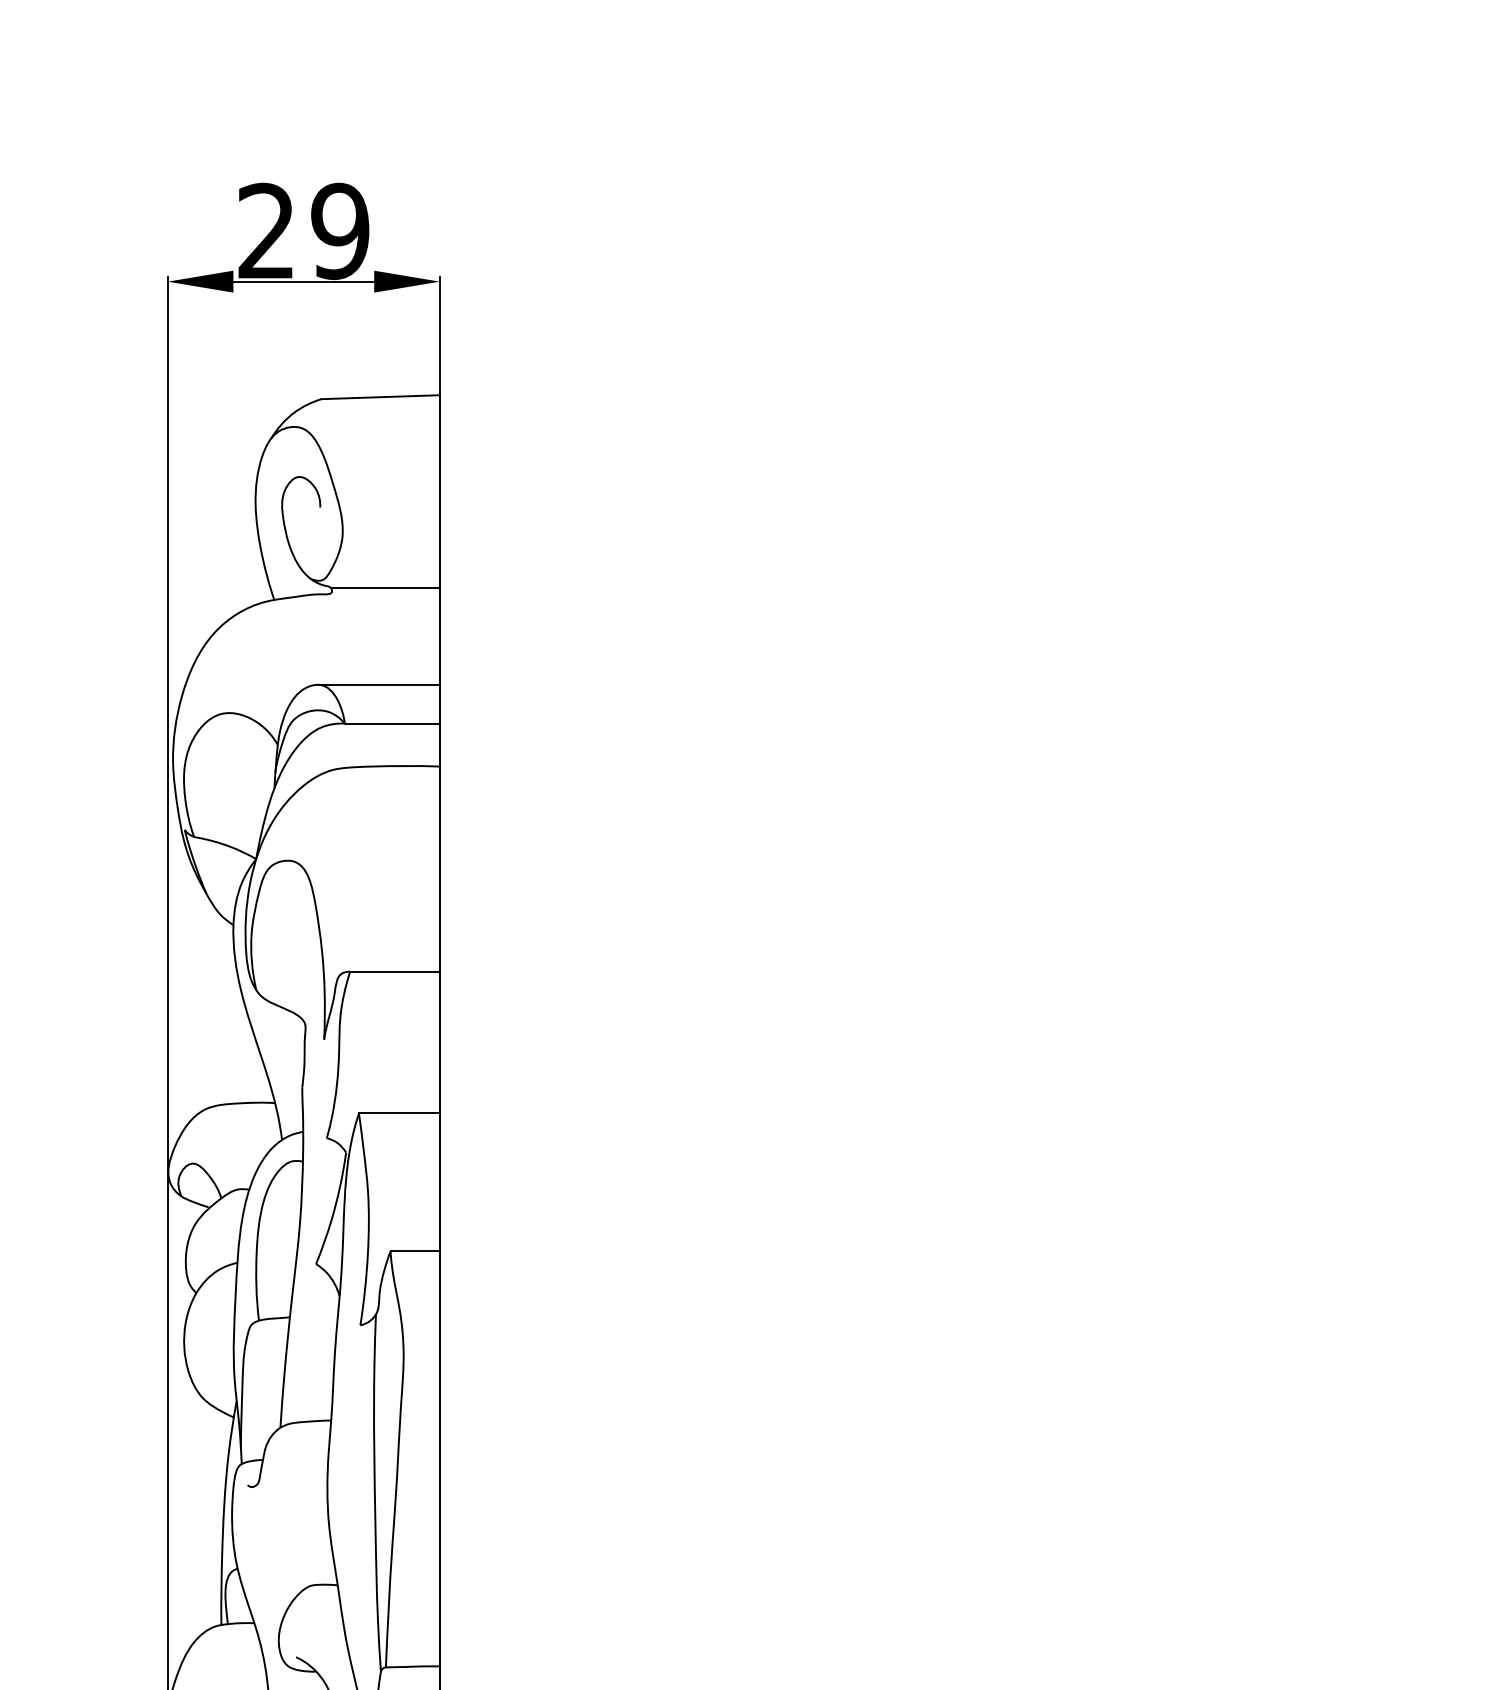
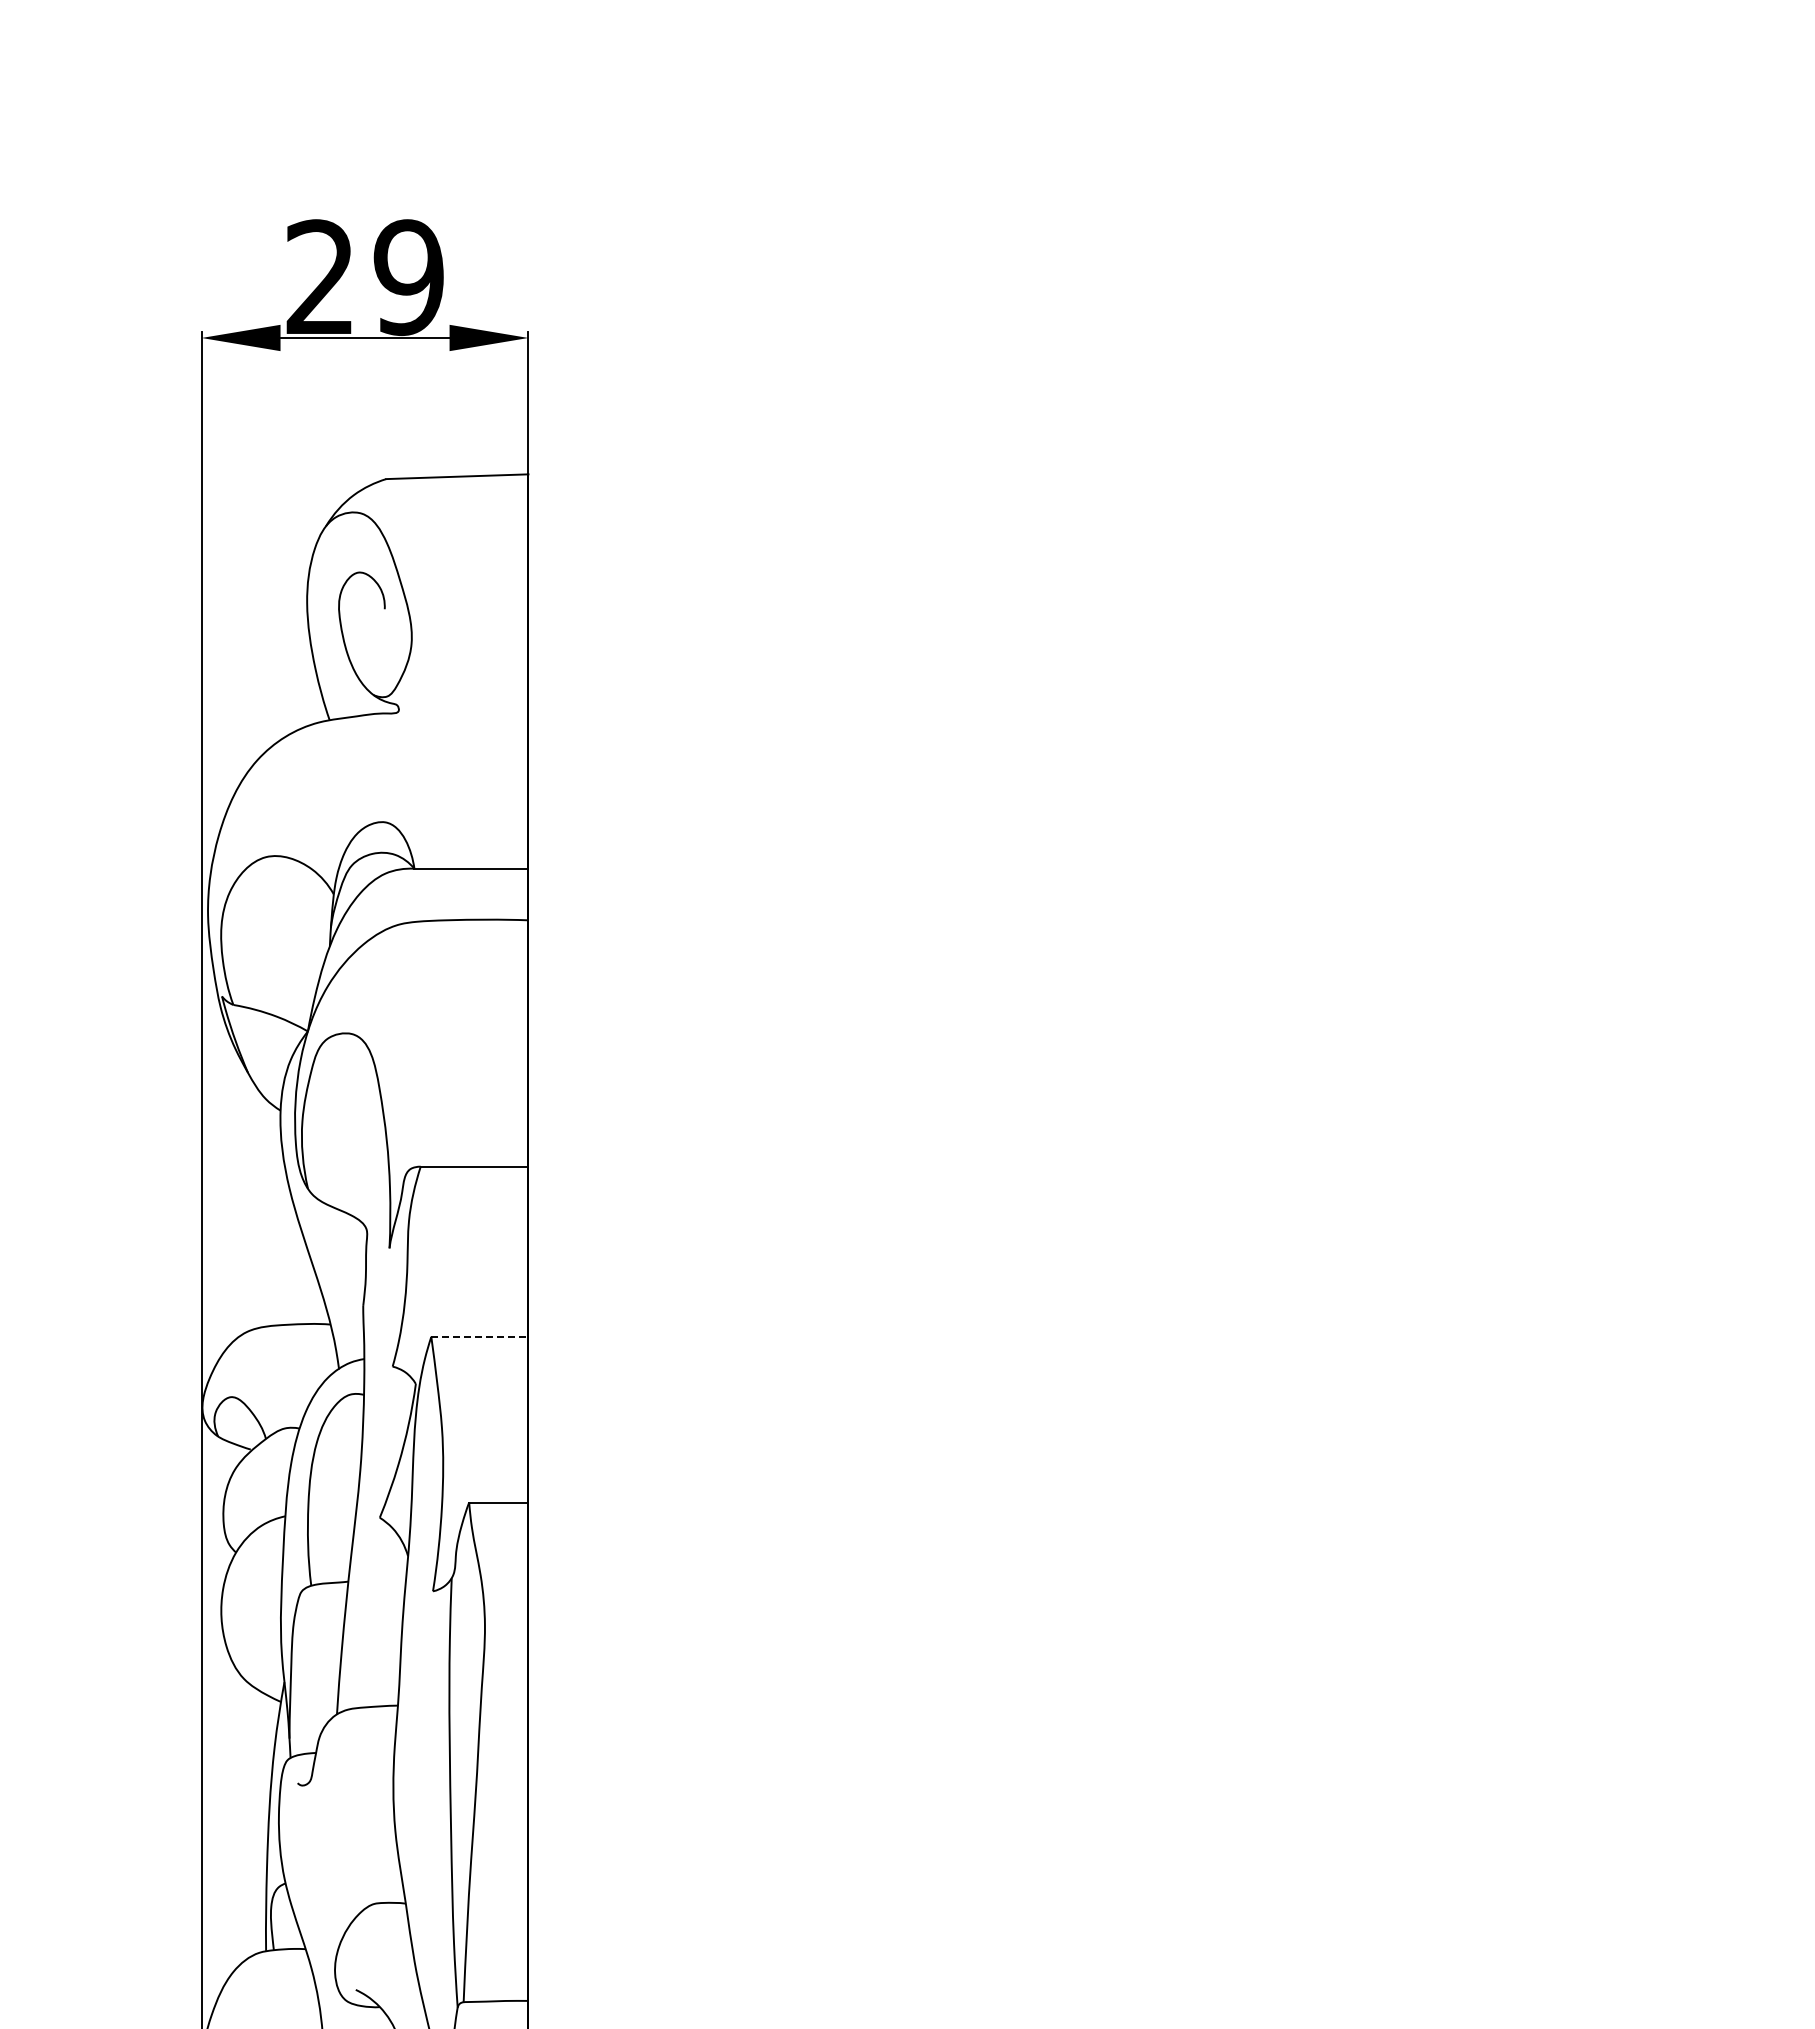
line: (384, 587) -> (462, 705), removed
line: (378, 685) -> (454, 822), removed
line: (399, 1113) -> (479, 1336), solid -> dashed

